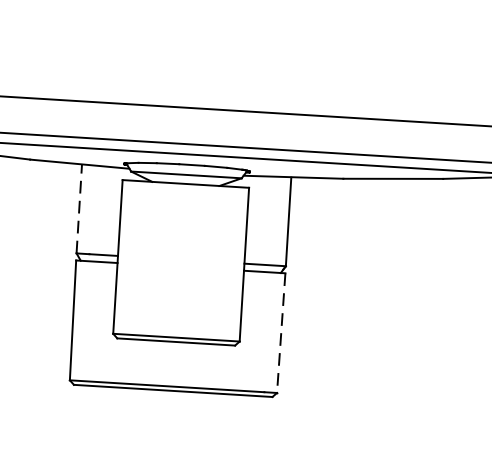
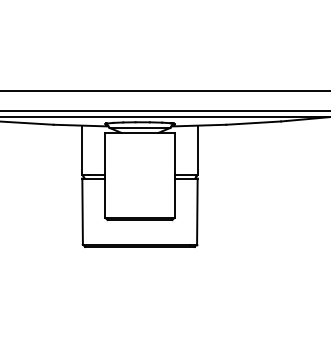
line: (79, 207) -> (82, 149), dashed -> solid
line: (281, 332) -> (197, 211), dashed -> solid

